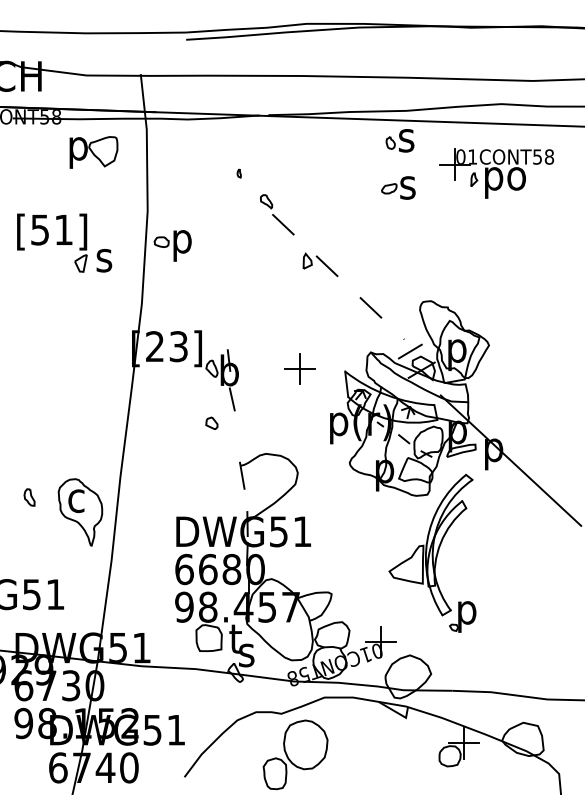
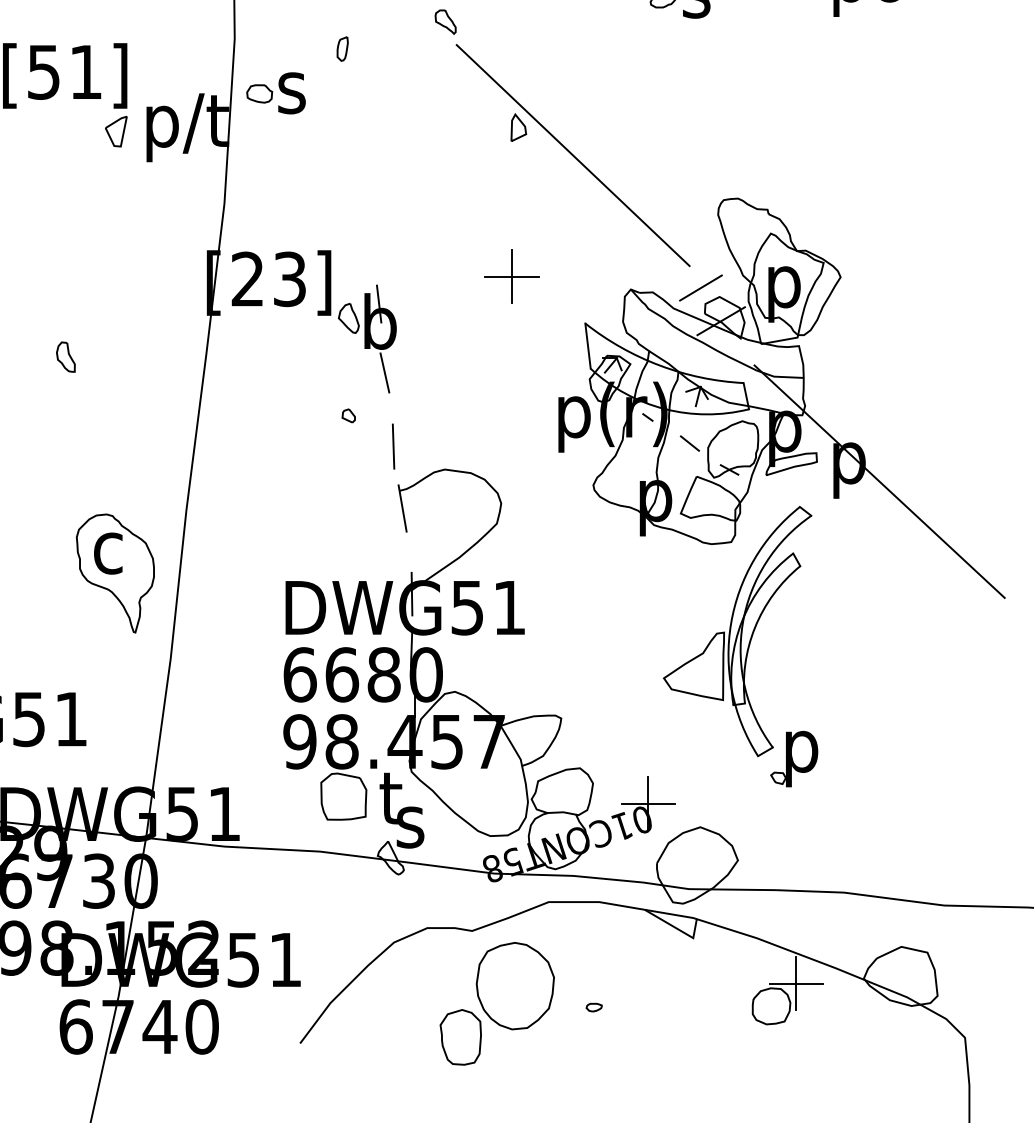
part: (208, 216) -> (342, 48), added
text: (181, 245) -> (294, 99), p -> s
text: (120, 260) -> (186, 126), s -> p/t
line: (338, 276) -> (573, 154), dashed -> solid
part: (299, 368) -> (511, 275), moved
part: (211, 423) -> (348, 415), size x0.62
line: (236, 440) -> (392, 445), added
part: (29, 497) -> (65, 357), moved
part: (350, 756) -> (594, 1006), added

